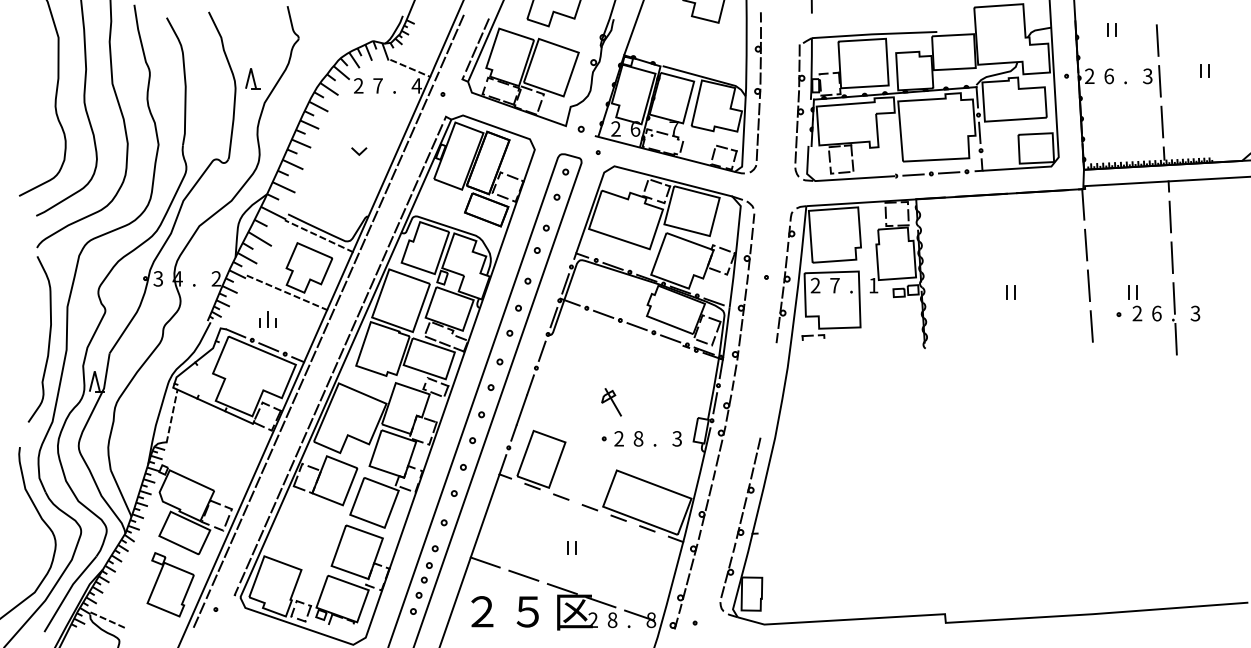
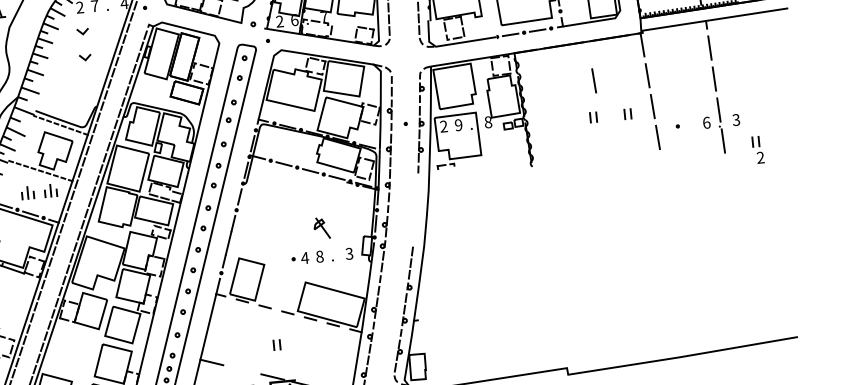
line: (358, 118) -> (82, 32), added
line: (1016, 244) -> (594, 80), added
text: (834, 285) -> (458, 125), 7 -> 9
text: (873, 285) -> (488, 122), 1 -> 8
part: (1055, 292) -> (627, 114), added
part: (1135, 303) -> (758, 150), moved
part: (297, 319) -> (50, 190), added
part: (611, 402) -> (321, 228), moved
text: (618, 438) -> (304, 257), 2 -> 4
line: (523, 575) -> (242, 369), removed

